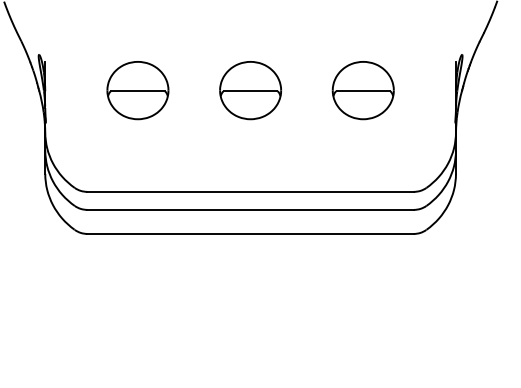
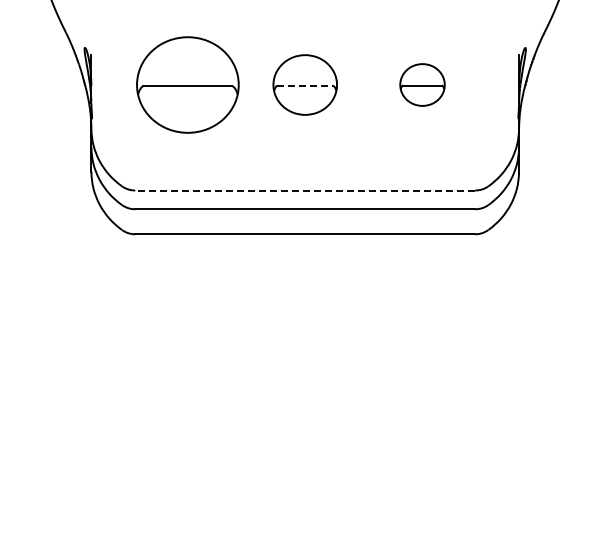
part: (137, 90) -> (187, 84), size x1.6
part: (363, 90) -> (422, 84), size x0.7
line: (250, 91) -> (305, 85), solid -> dashed
line: (250, 191) -> (305, 190), solid -> dashed

